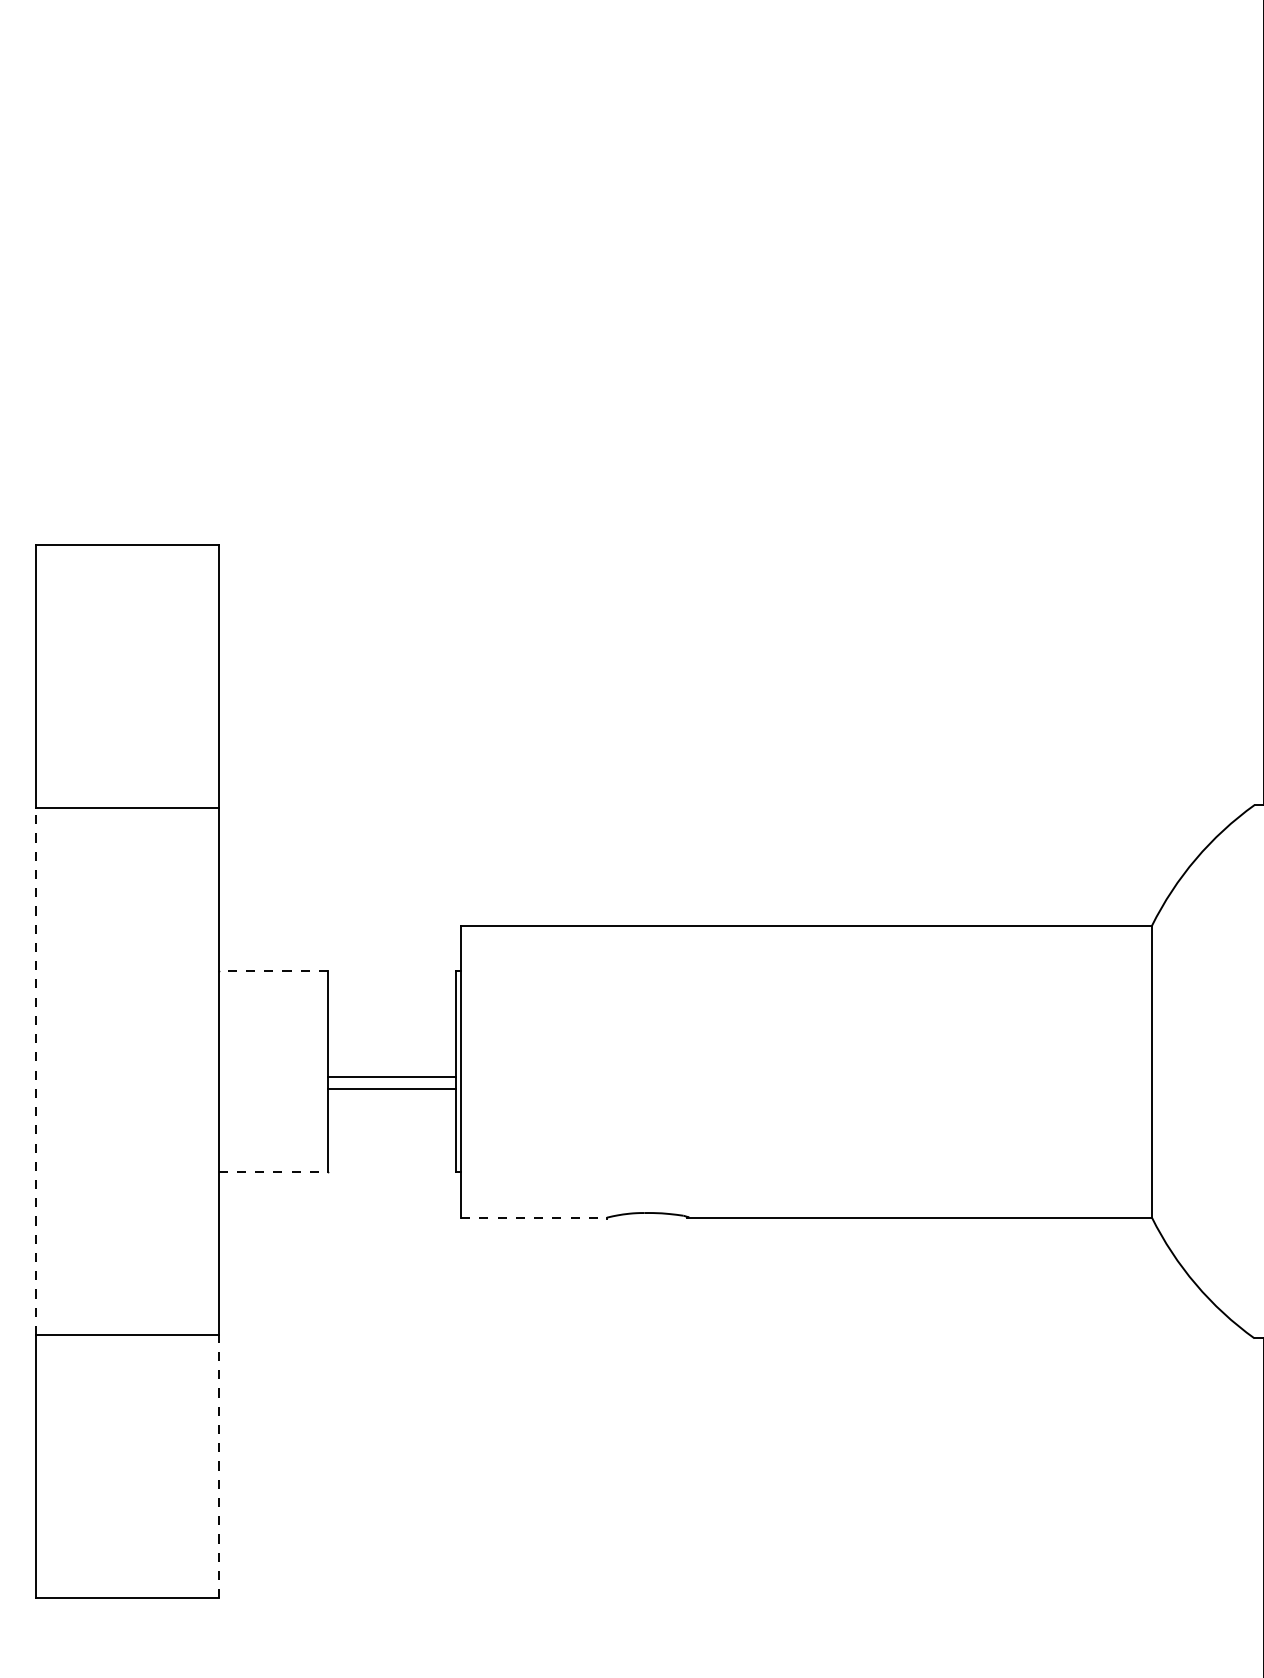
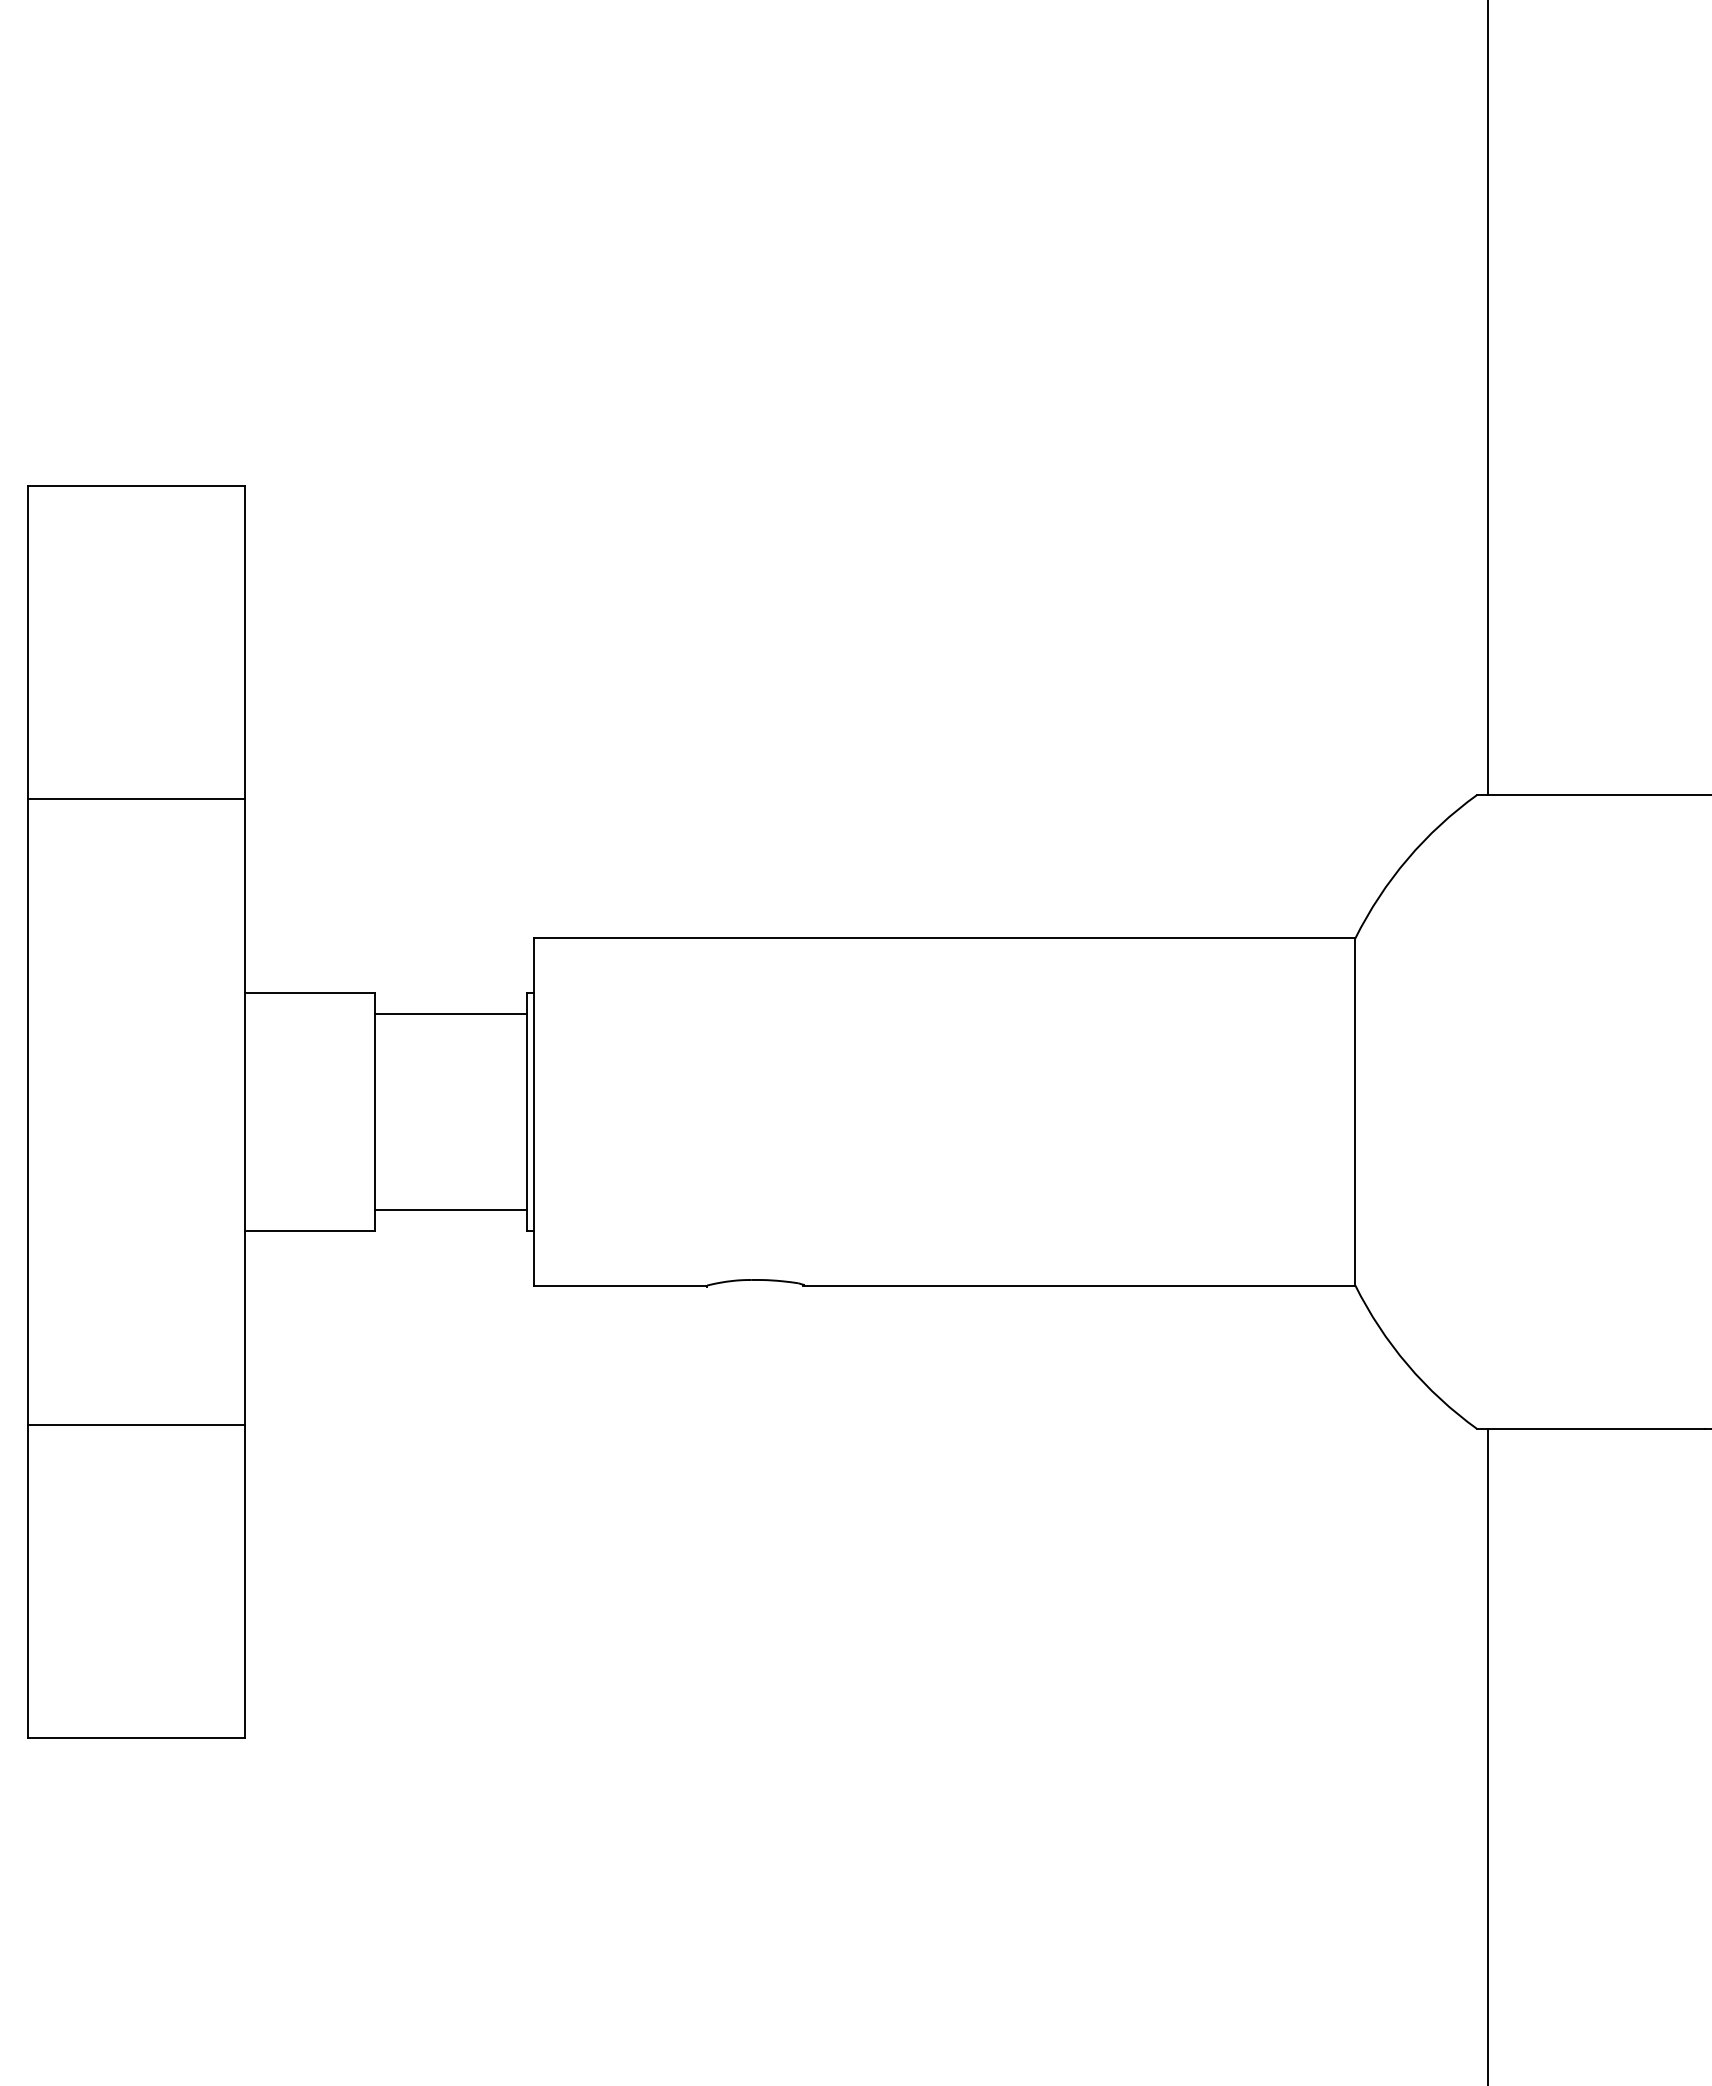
line: (272, 971) -> (309, 992), dashed -> solid
line: (36, 1071) -> (28, 1111), dashed -> solid
line: (391, 1077) -> (451, 1014), moved
line: (391, 1089) -> (451, 1209), moved
line: (273, 1172) -> (310, 1231), dashed -> solid
line: (534, 1217) -> (620, 1285), dashed -> solid
line: (218, 1466) -> (245, 1581), dashed -> solid

